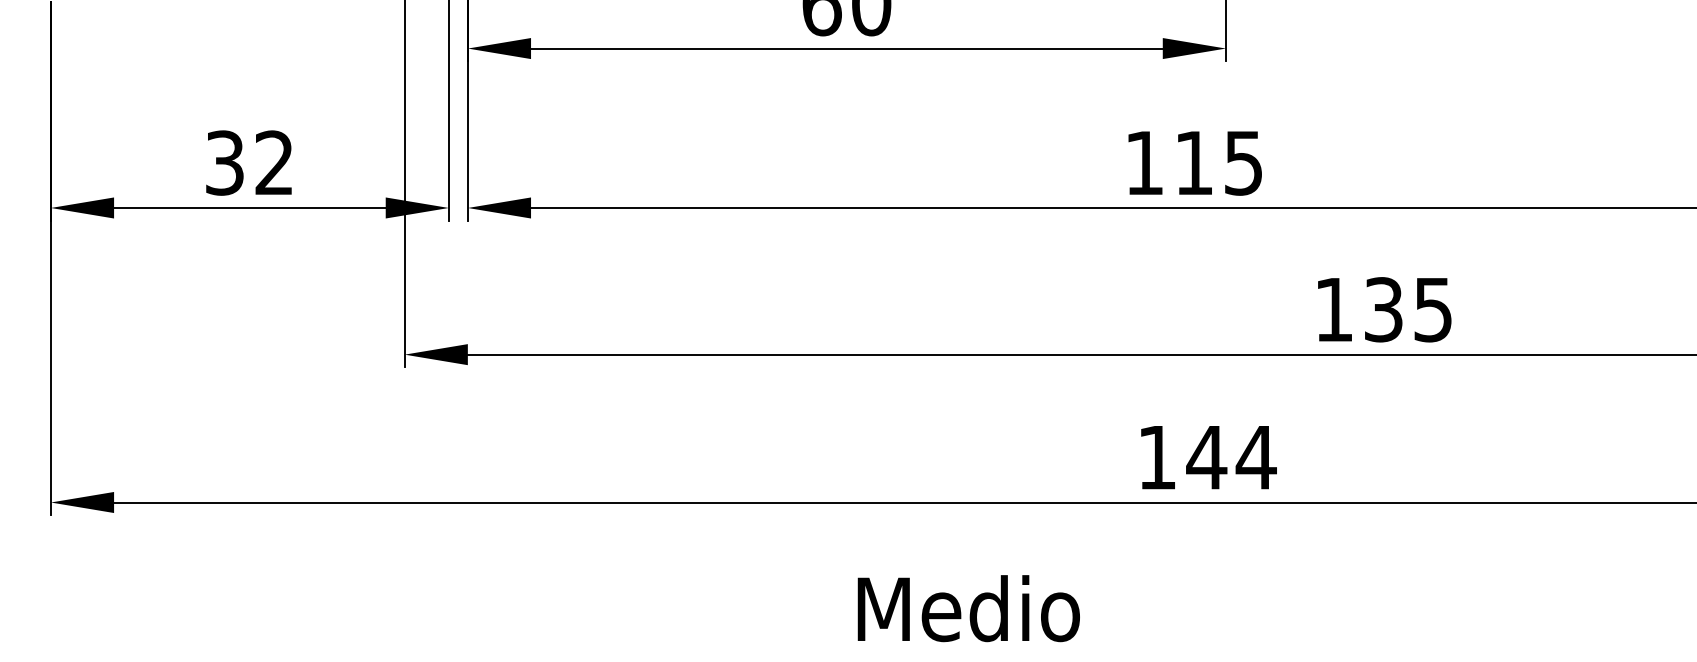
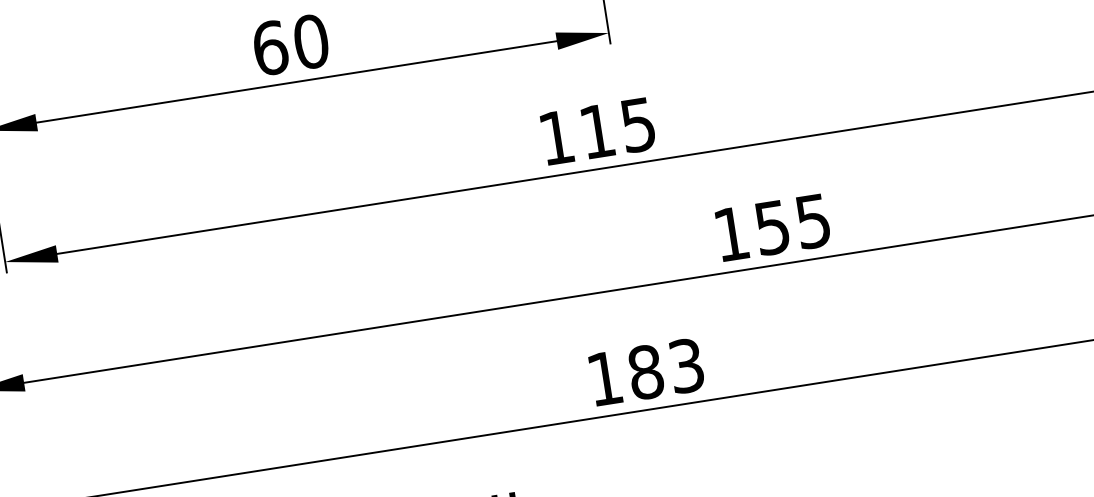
text: (1383, 309) -> (772, 227), 135 -> 155
text: (1231, 457) -> (666, 369), 144 -> 183

